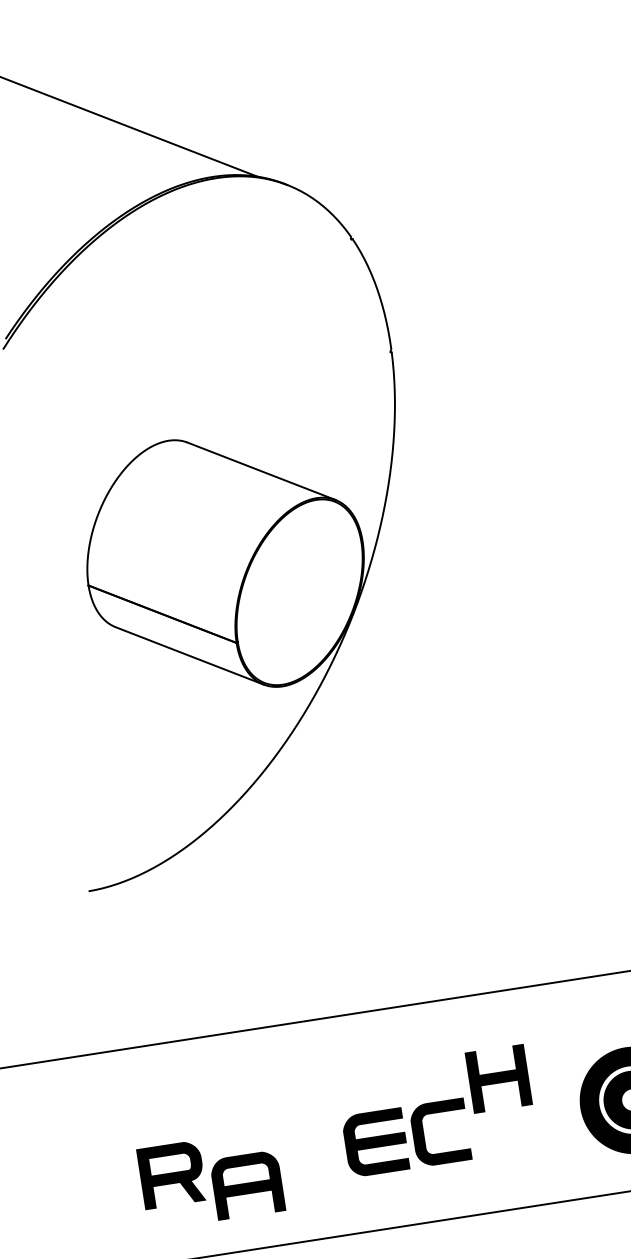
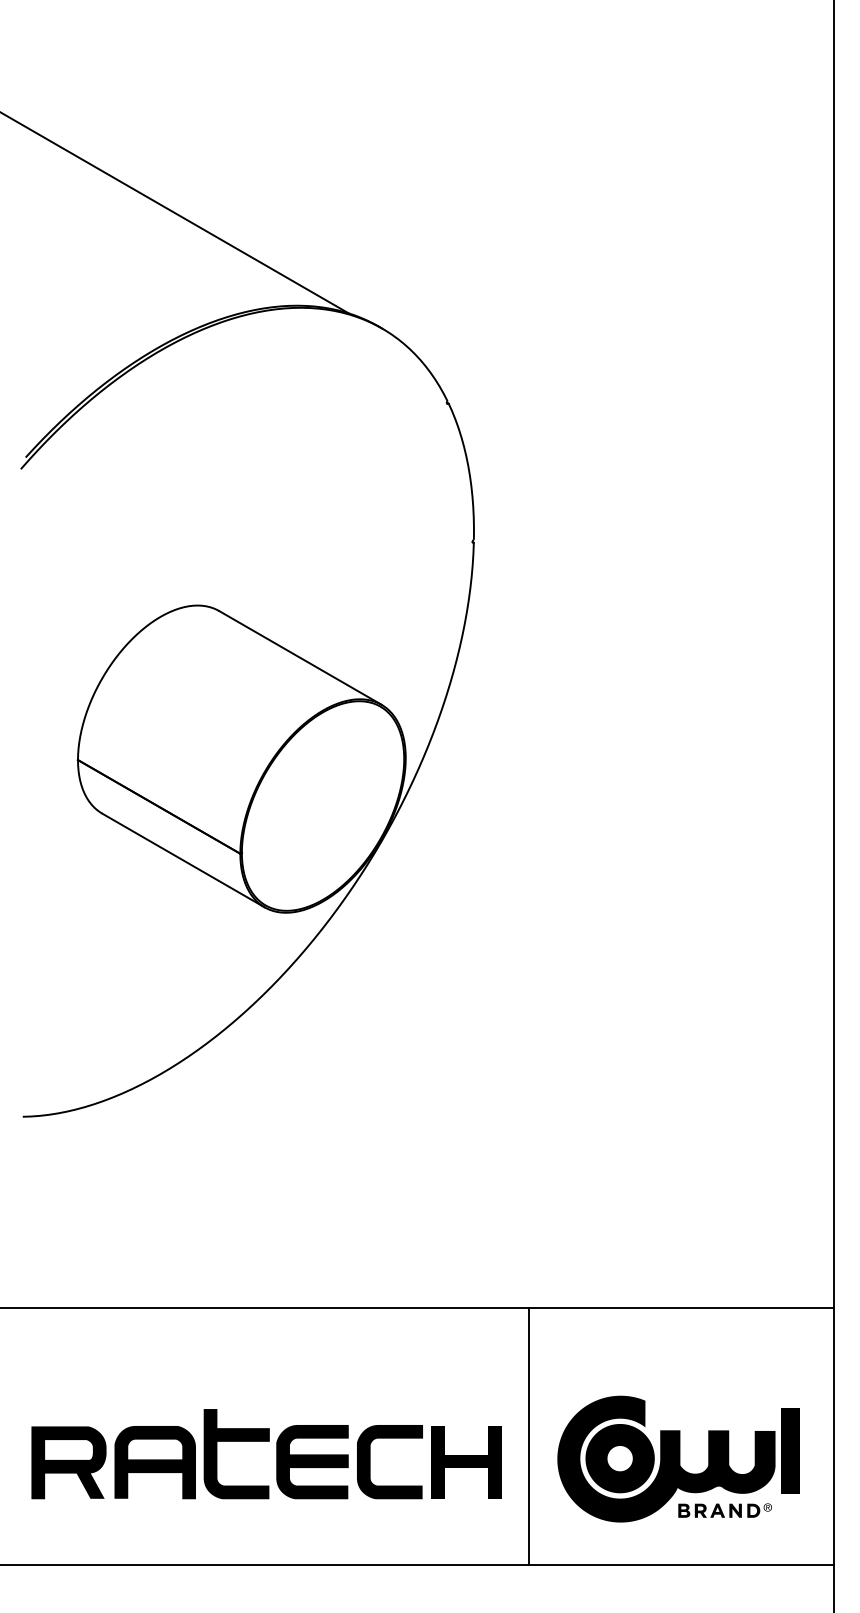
part: (498, 1078) -> (466, 1462), moved
line: (553, 1092) -> (528, 1435), added
fill: (311, 1146) -> (236, 1454), added
part: (246, 1185) -> (154, 1462), moved

